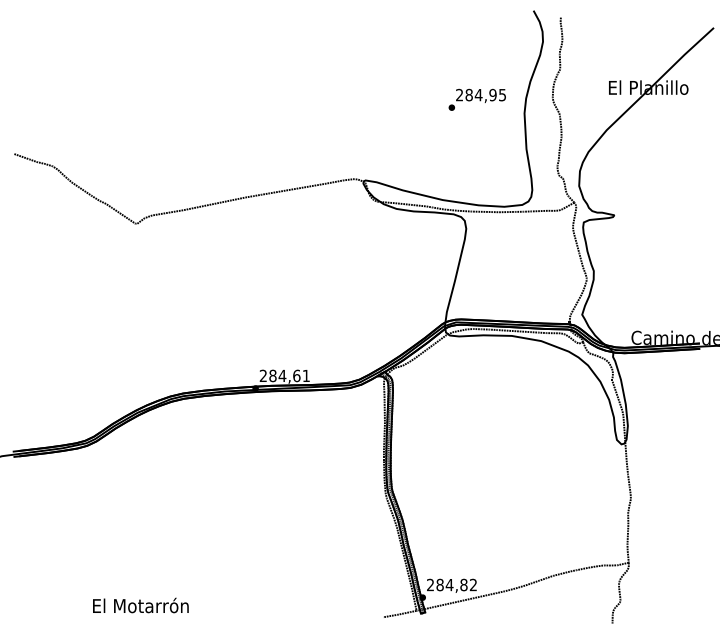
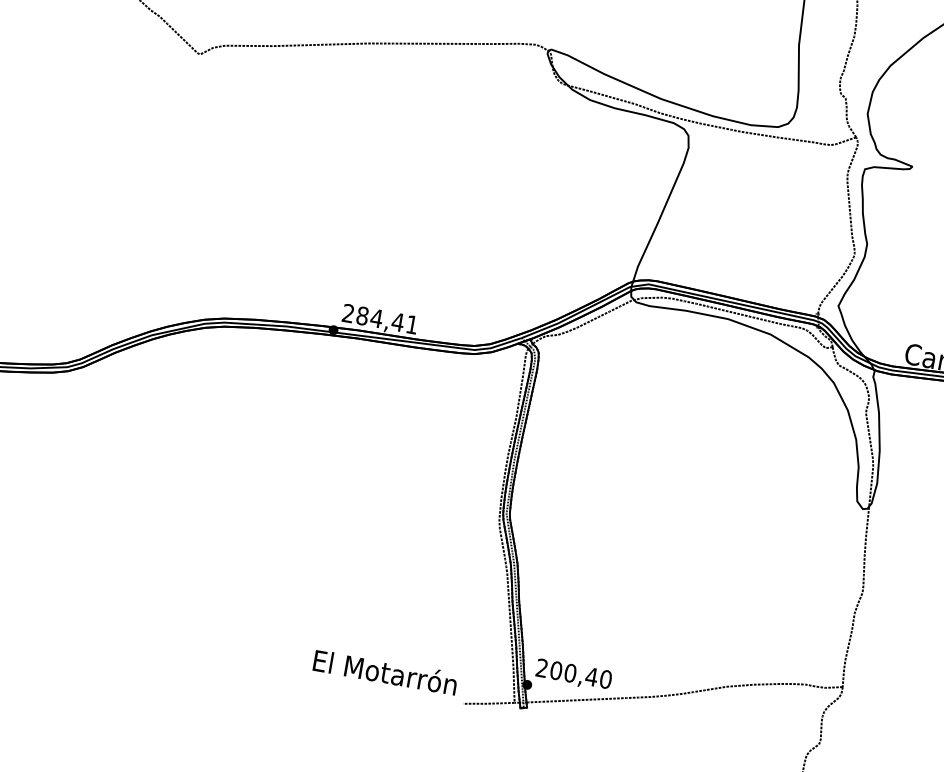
text: (296, 375) -> (397, 321), 284,61 -> 284,41
text: (456, 584) -> (580, 674), 284,82 -> 200,40
text: (140, 605) -> (384, 671), moved

